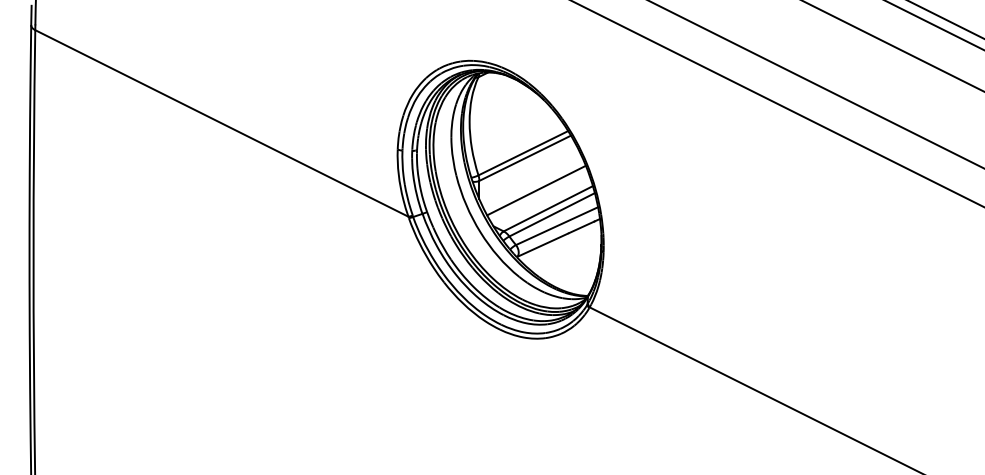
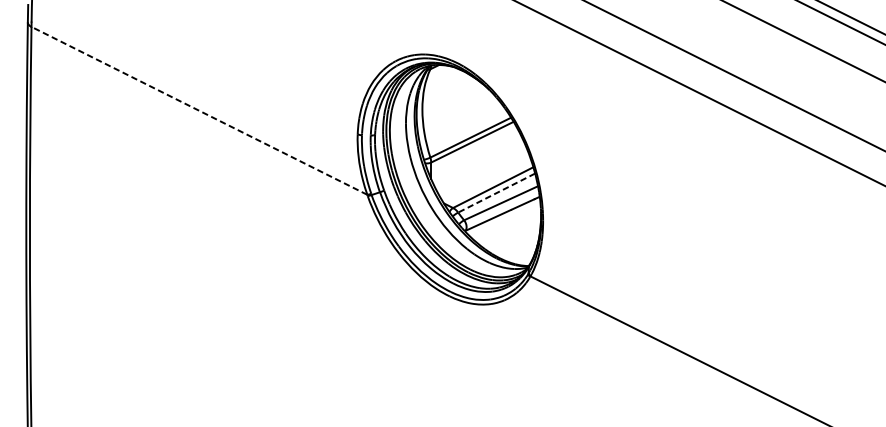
line: (221, 123) -> (199, 110), solid -> dashed
line: (536, 190) -> (482, 171), removed
line: (552, 214) -> (497, 192), solid -> dashed

